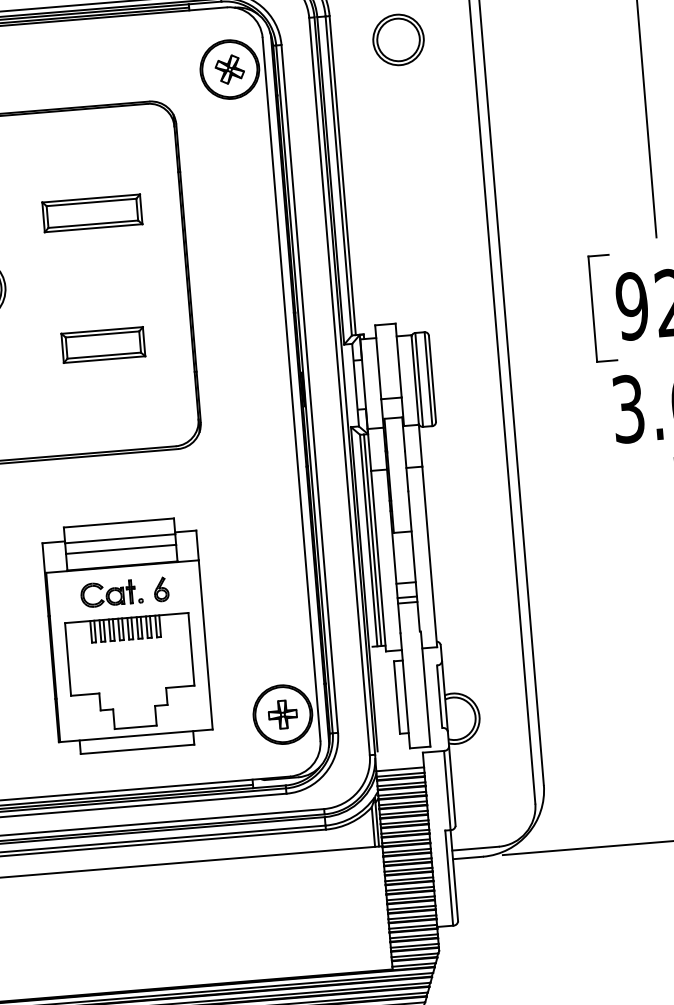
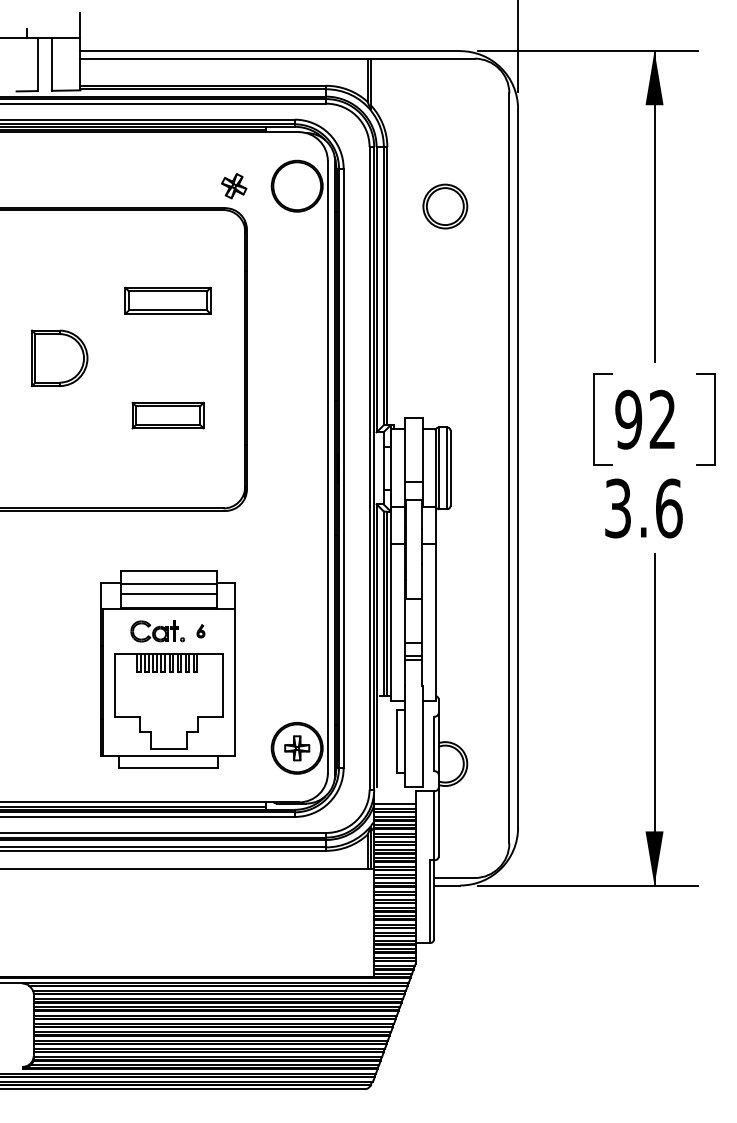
part: (398, 39) -> (445, 206), moved
part: (230, 69) -> (234, 186), moved
part: (160, 589) -> (200, 631), size x0.6

